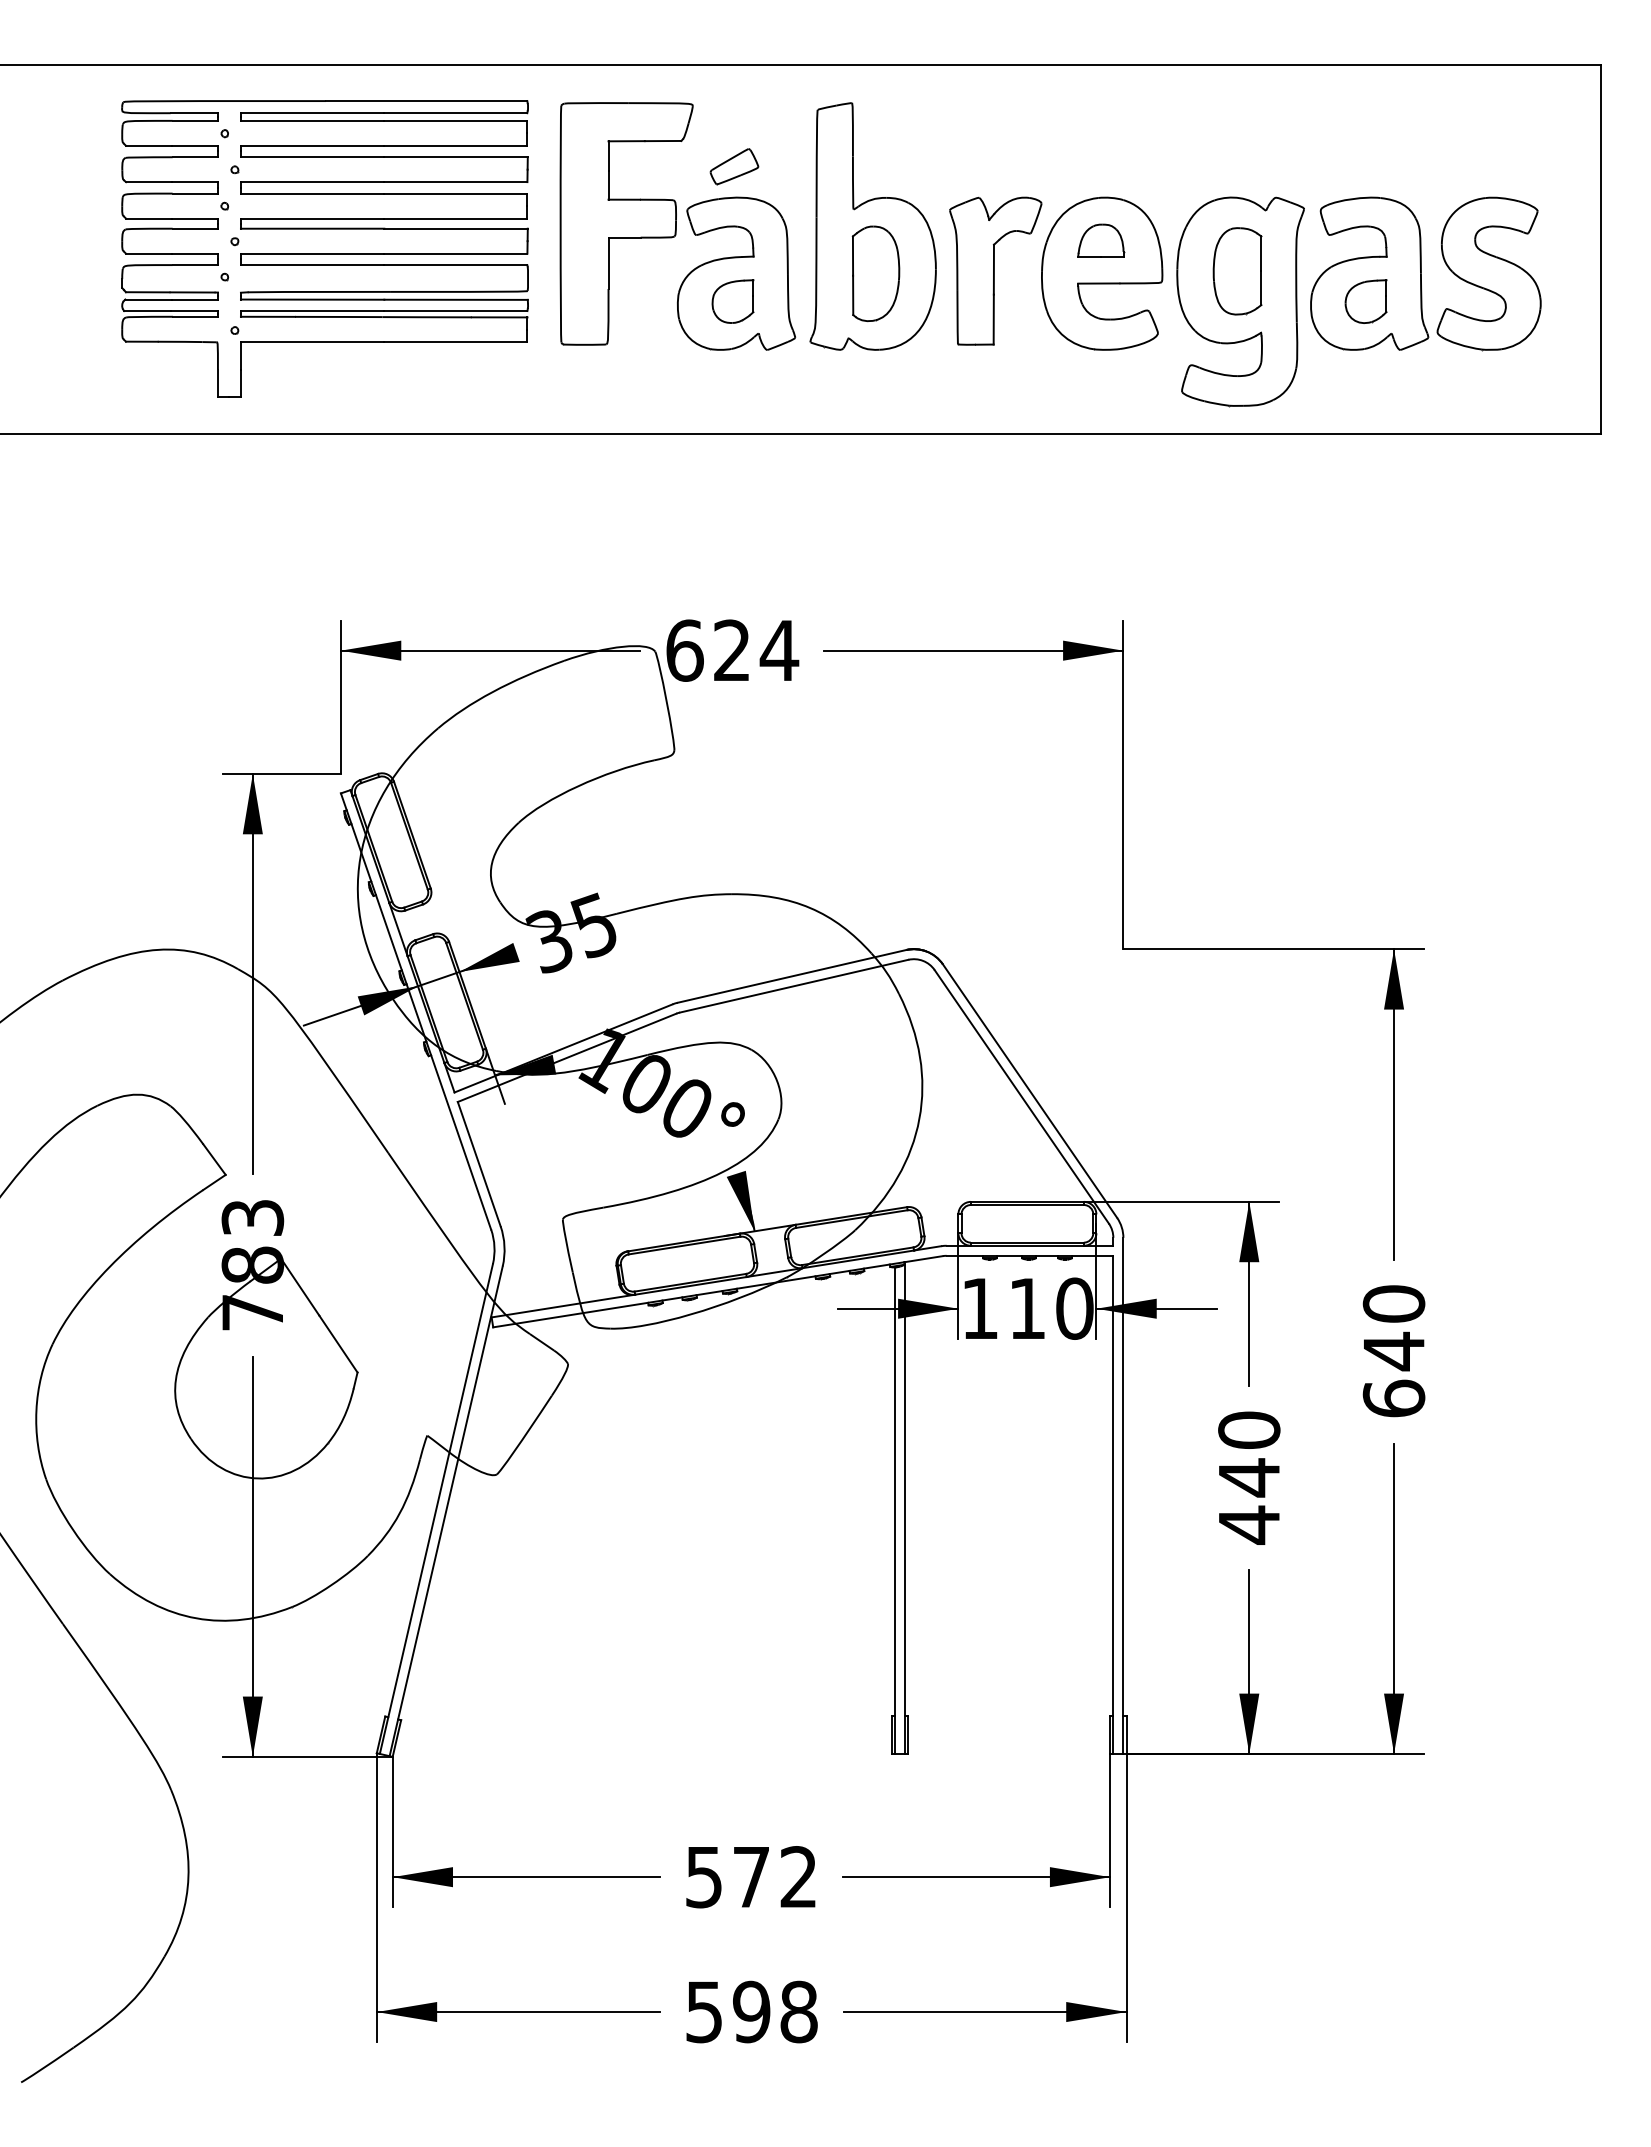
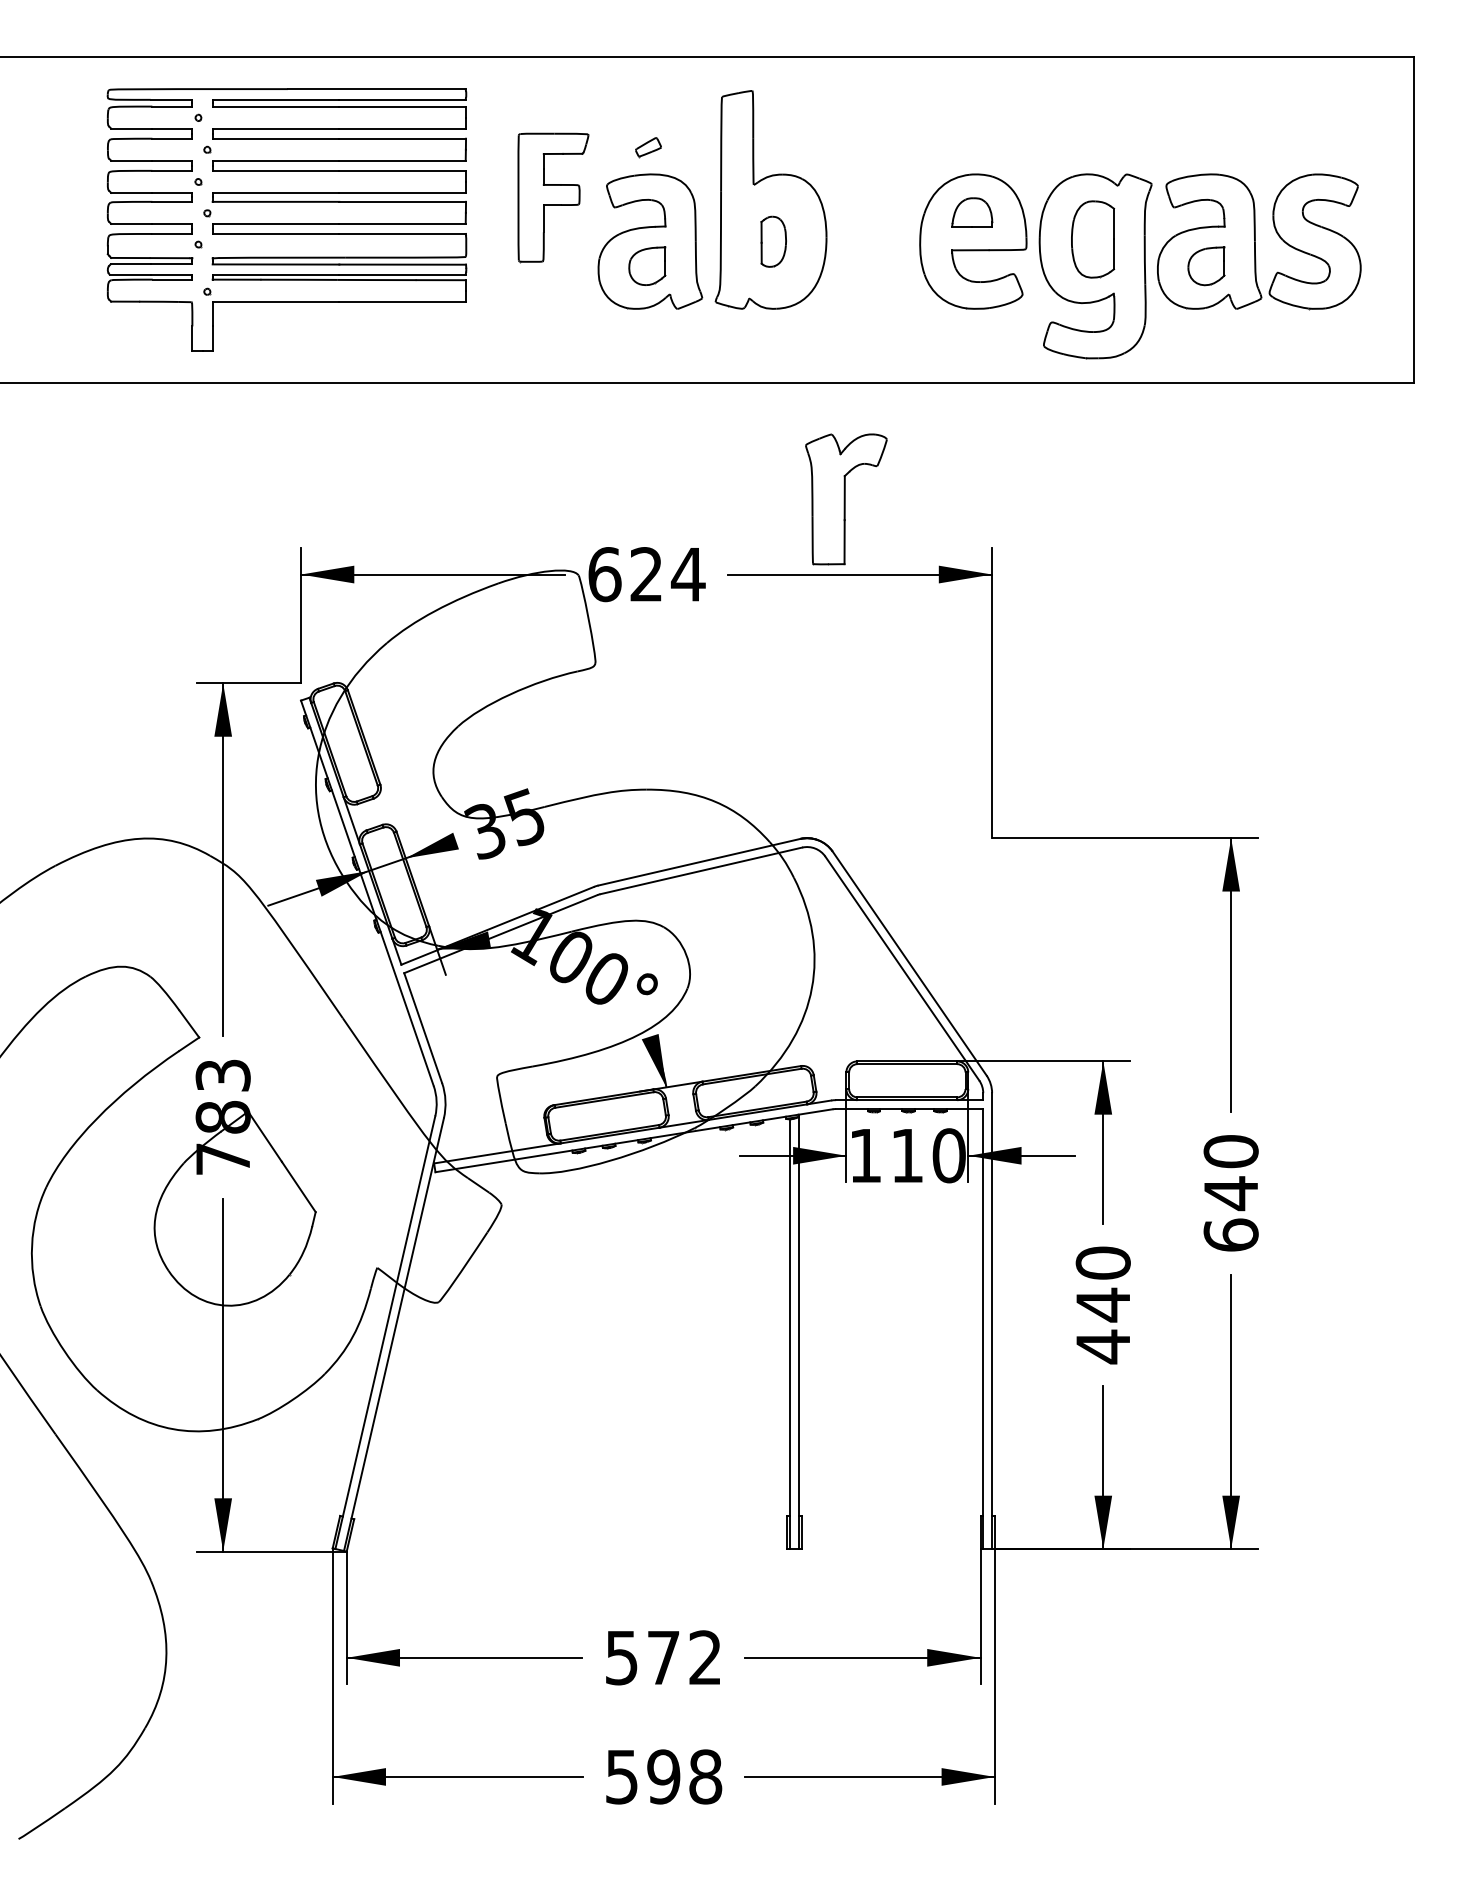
part: (734, 167) -> (648, 147), size x0.6
part: (626, 223) -> (553, 197), size x0.6
part: (995, 271) -> (846, 499), moved
part: (875, 273) -> (773, 241), size x0.6

